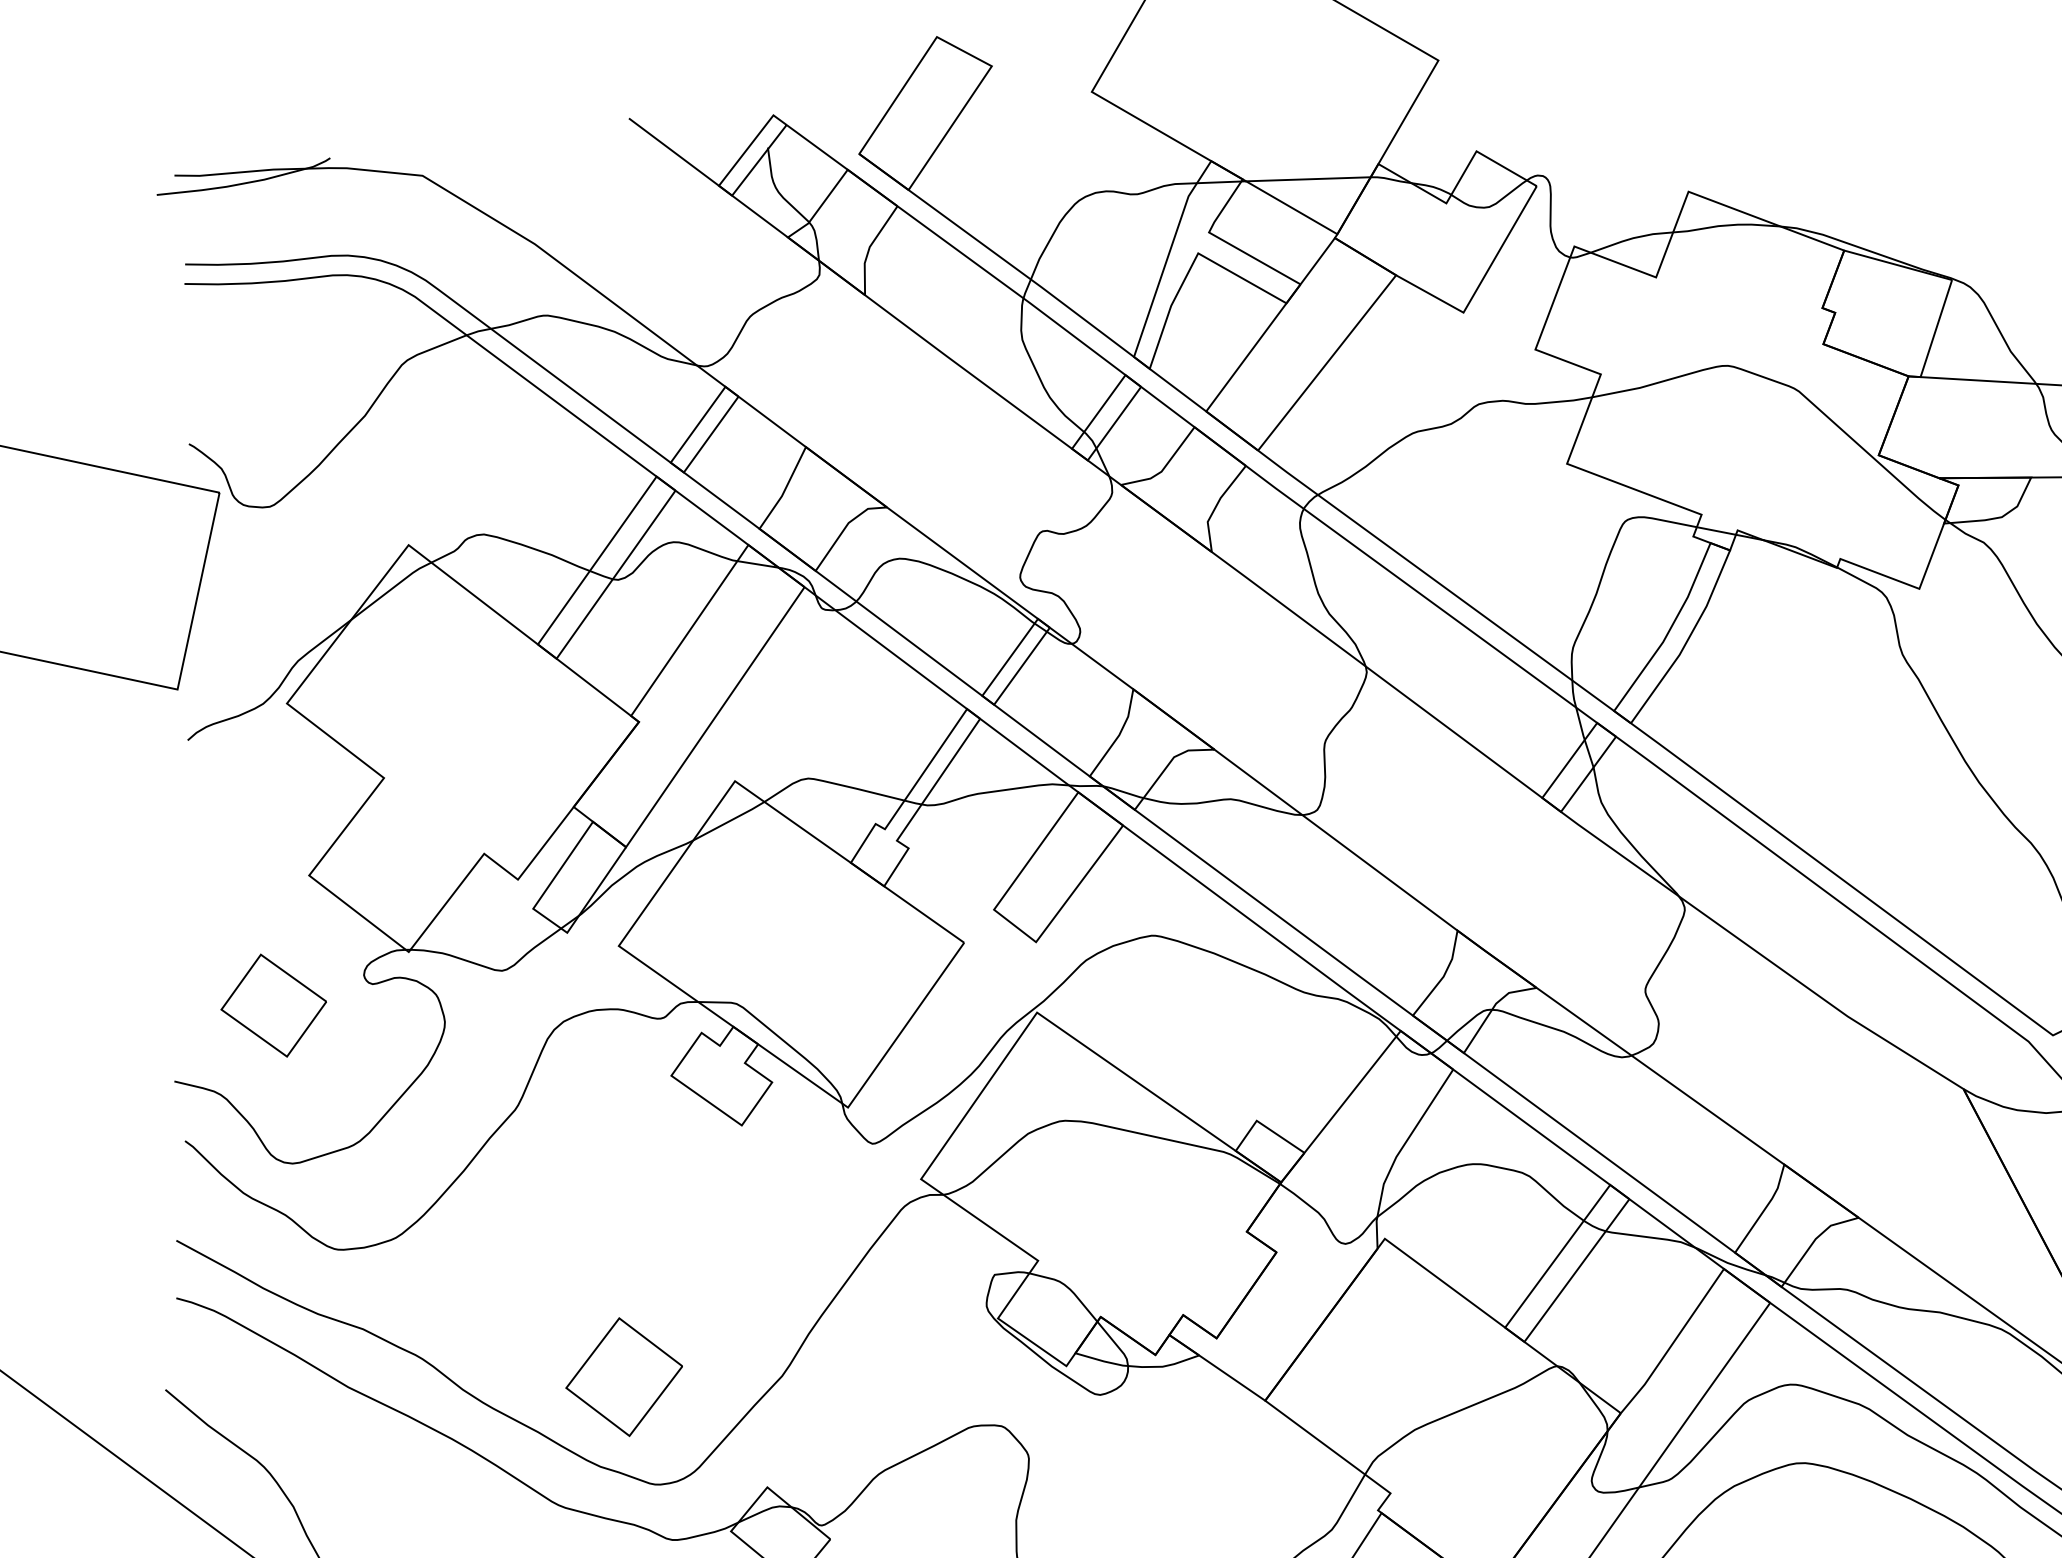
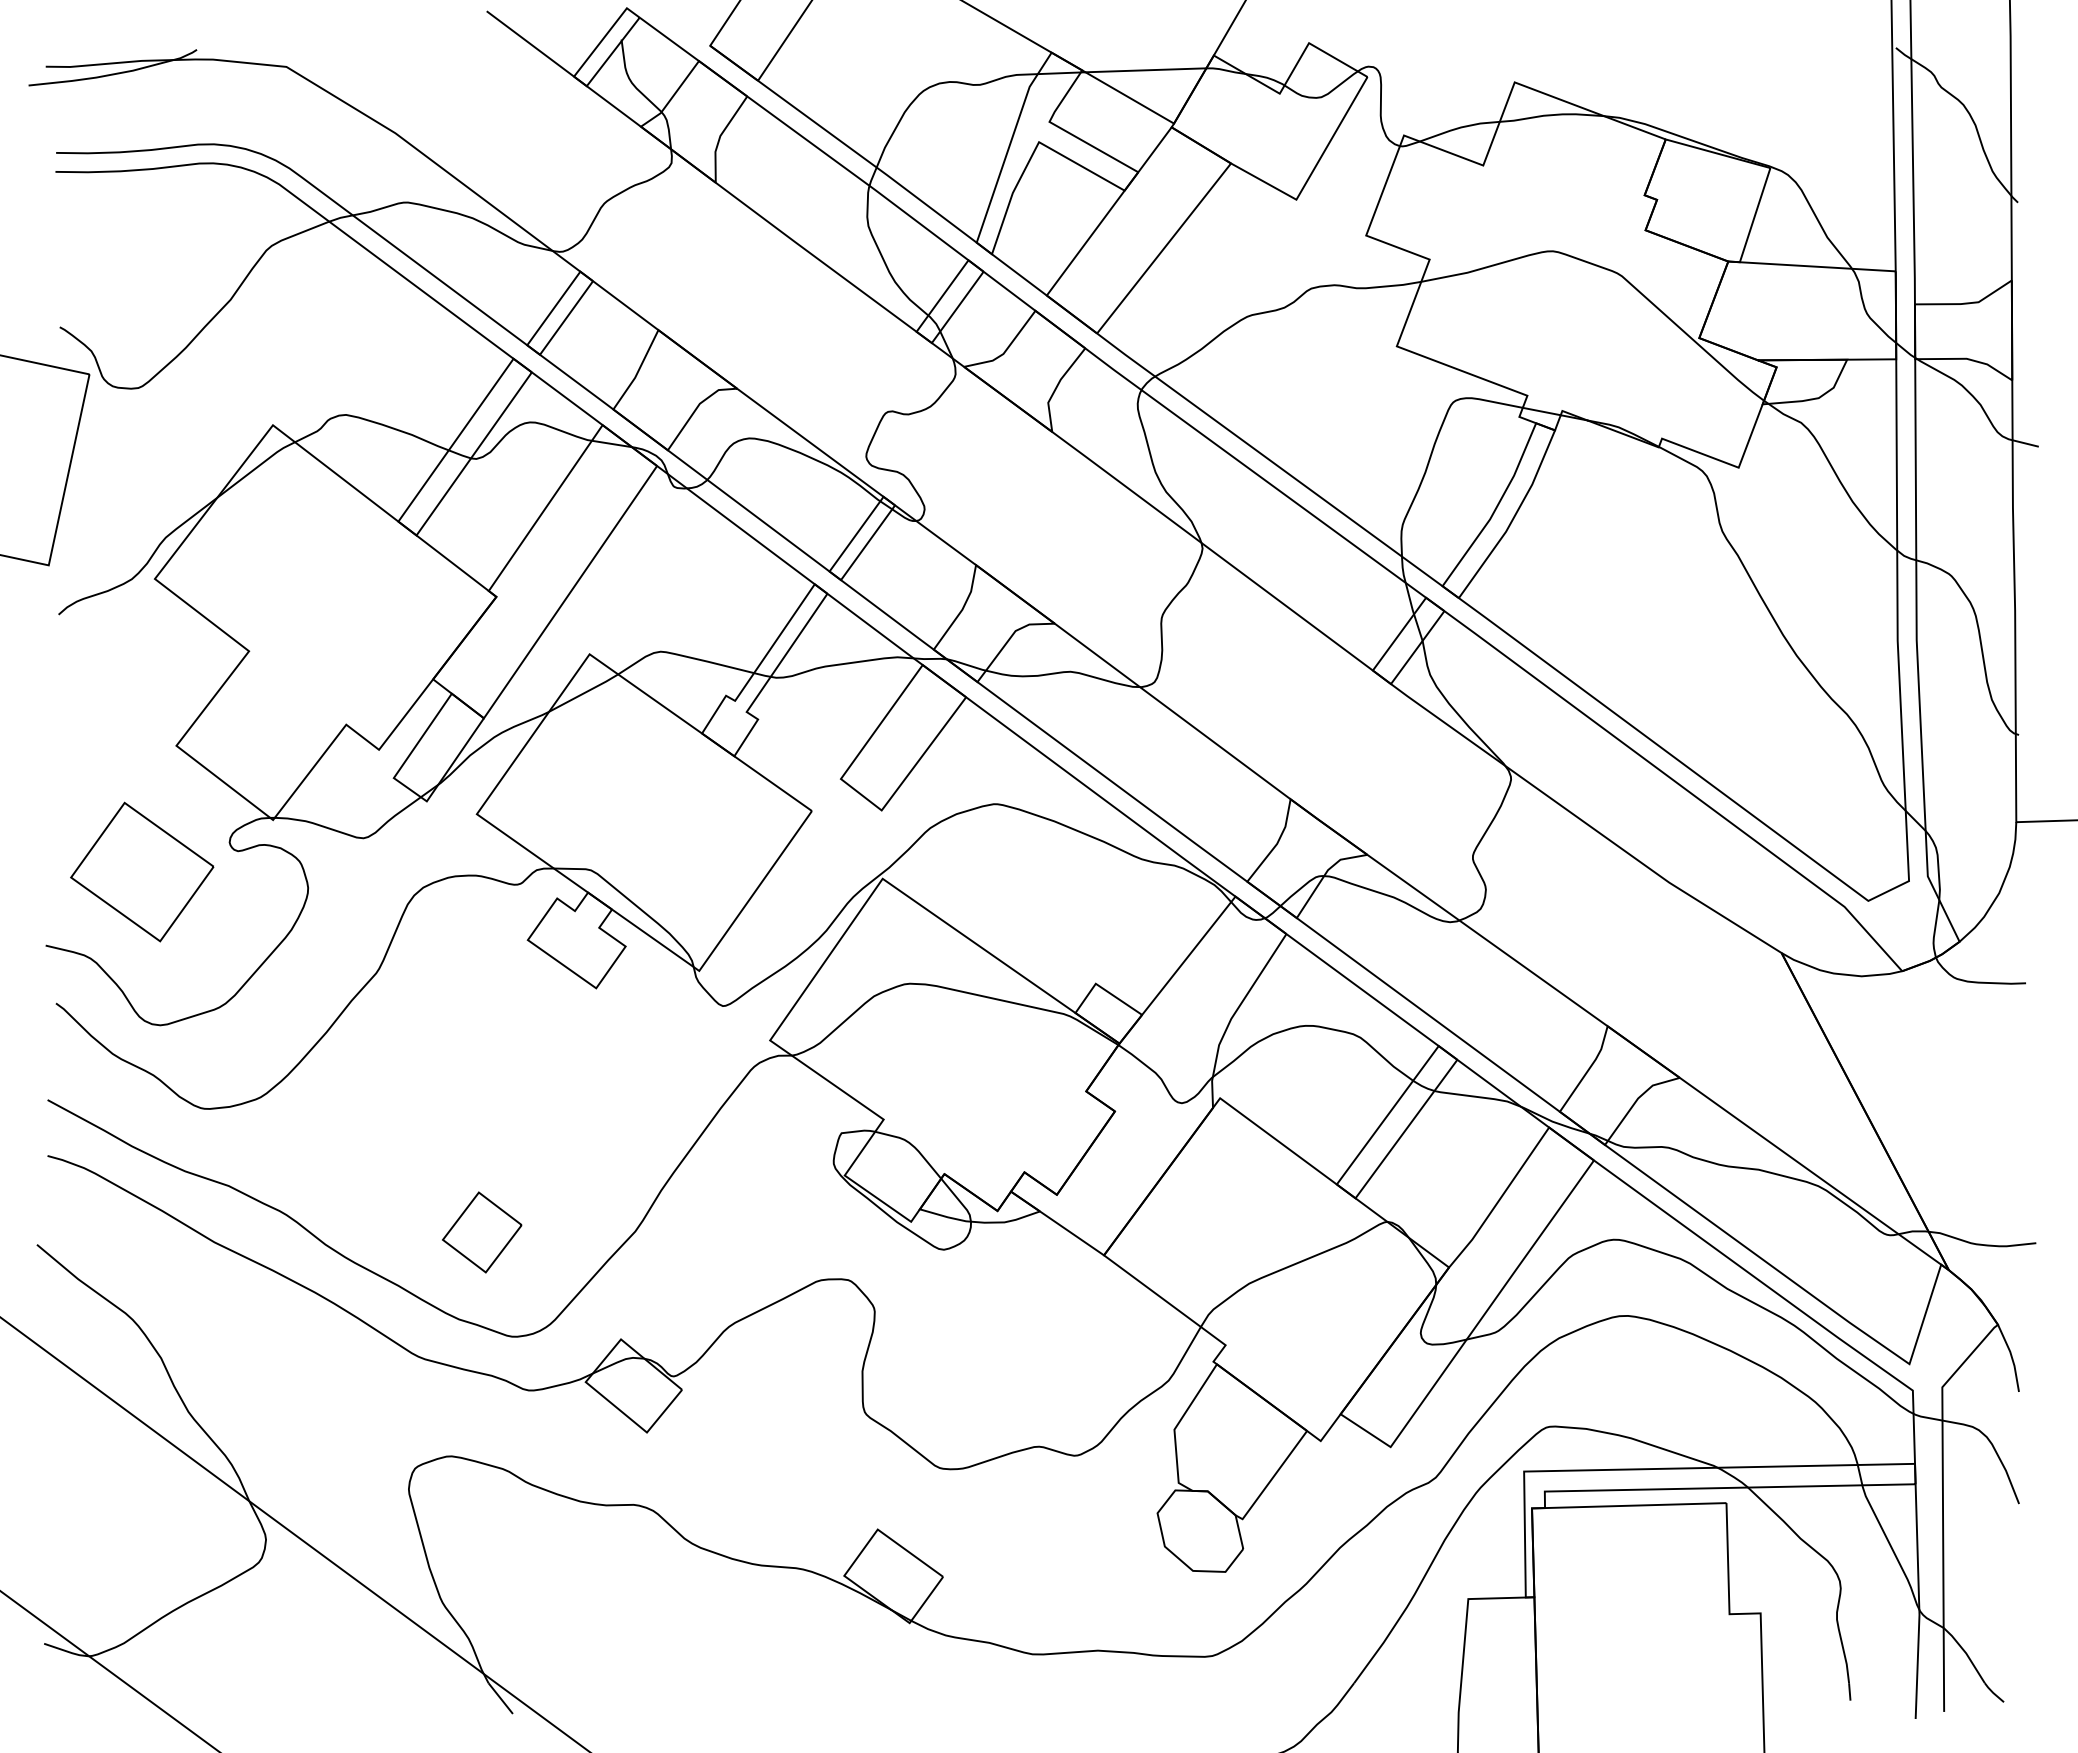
part: (273, 1005) -> (141, 871), size x1.4
part: (624, 1377) -> (482, 1232), size x0.7

